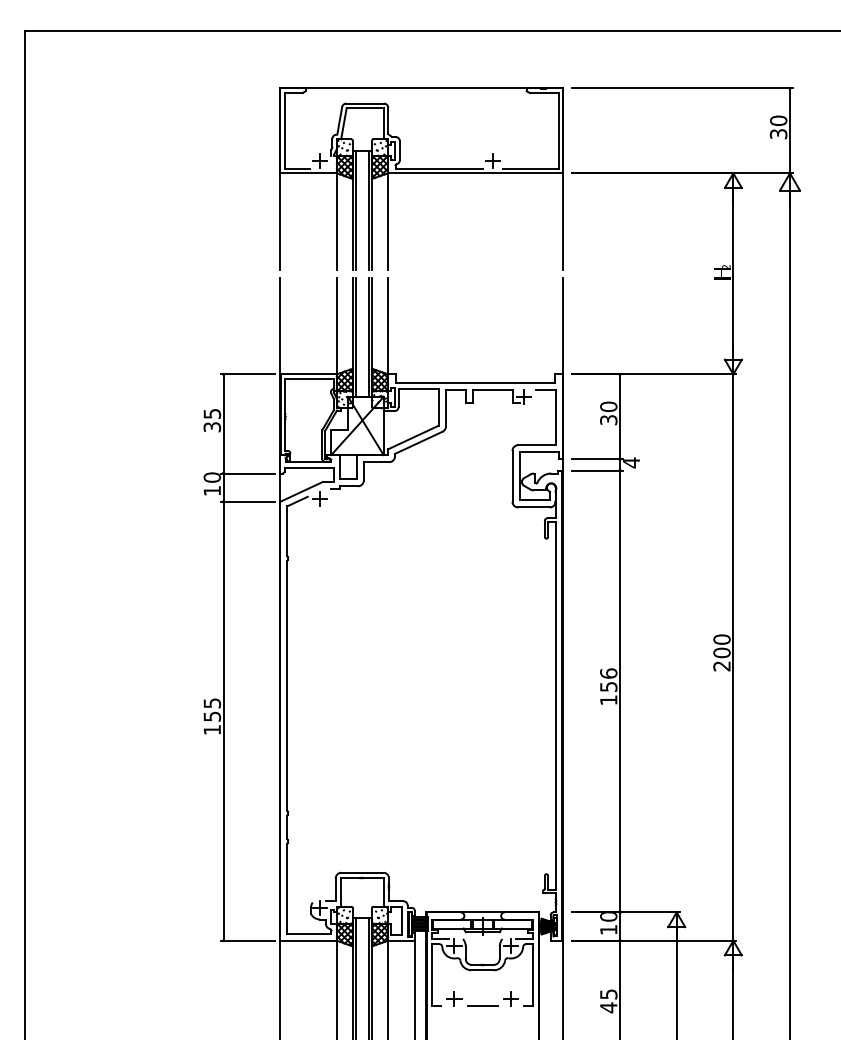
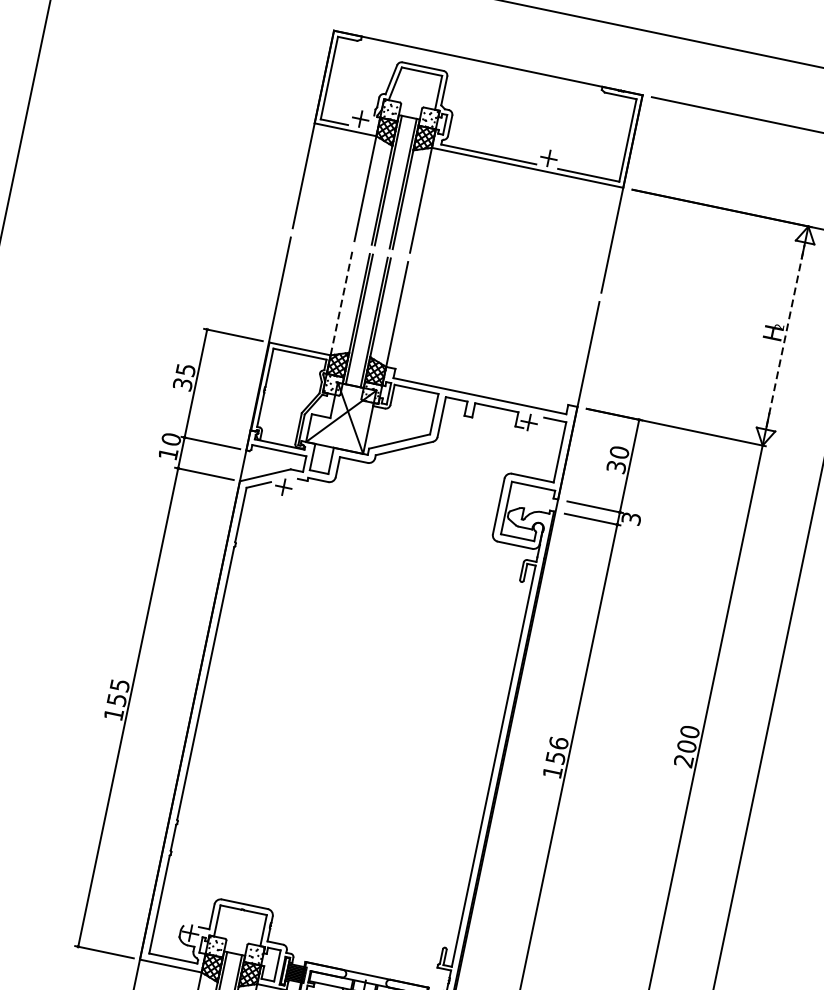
line: (733, 273) -> (785, 335), solid -> dashed
line: (336, 325) -> (341, 301), solid -> dashed
text: (631, 462) -> (631, 518), 4 -> 3

